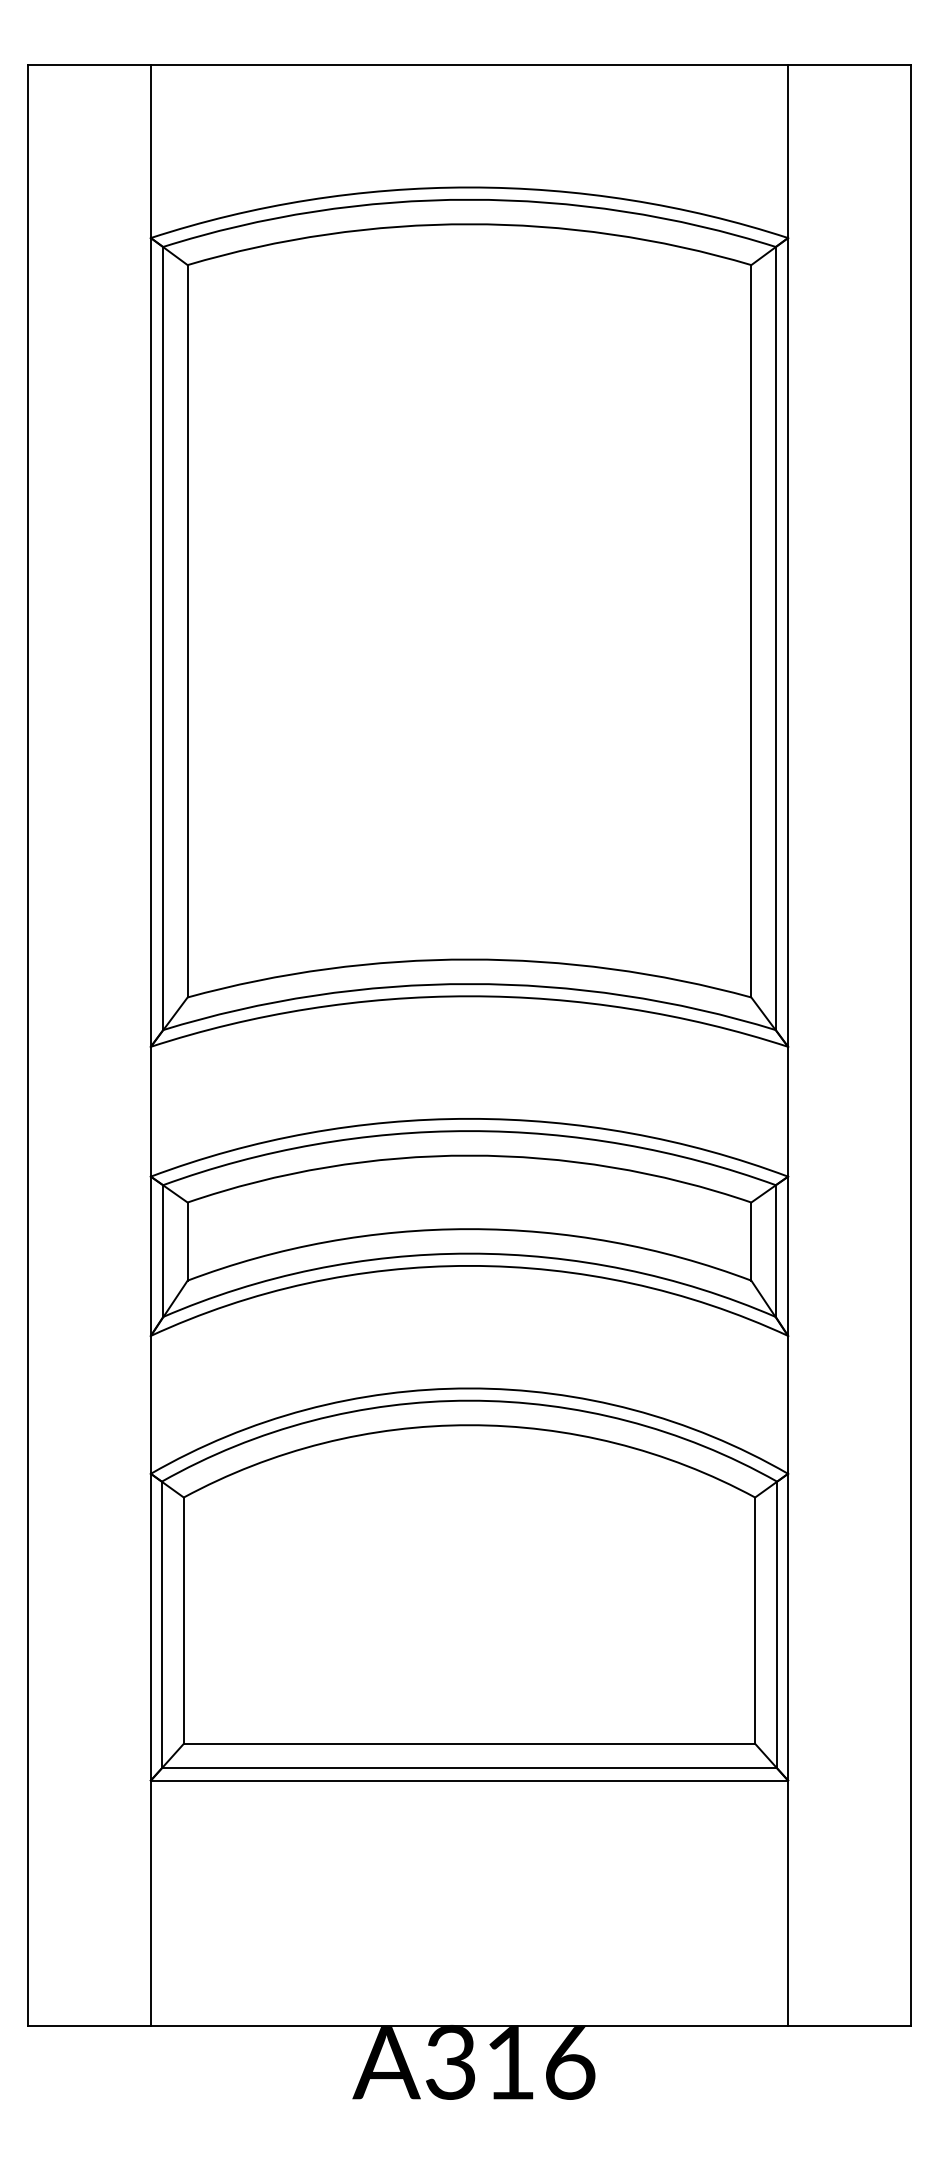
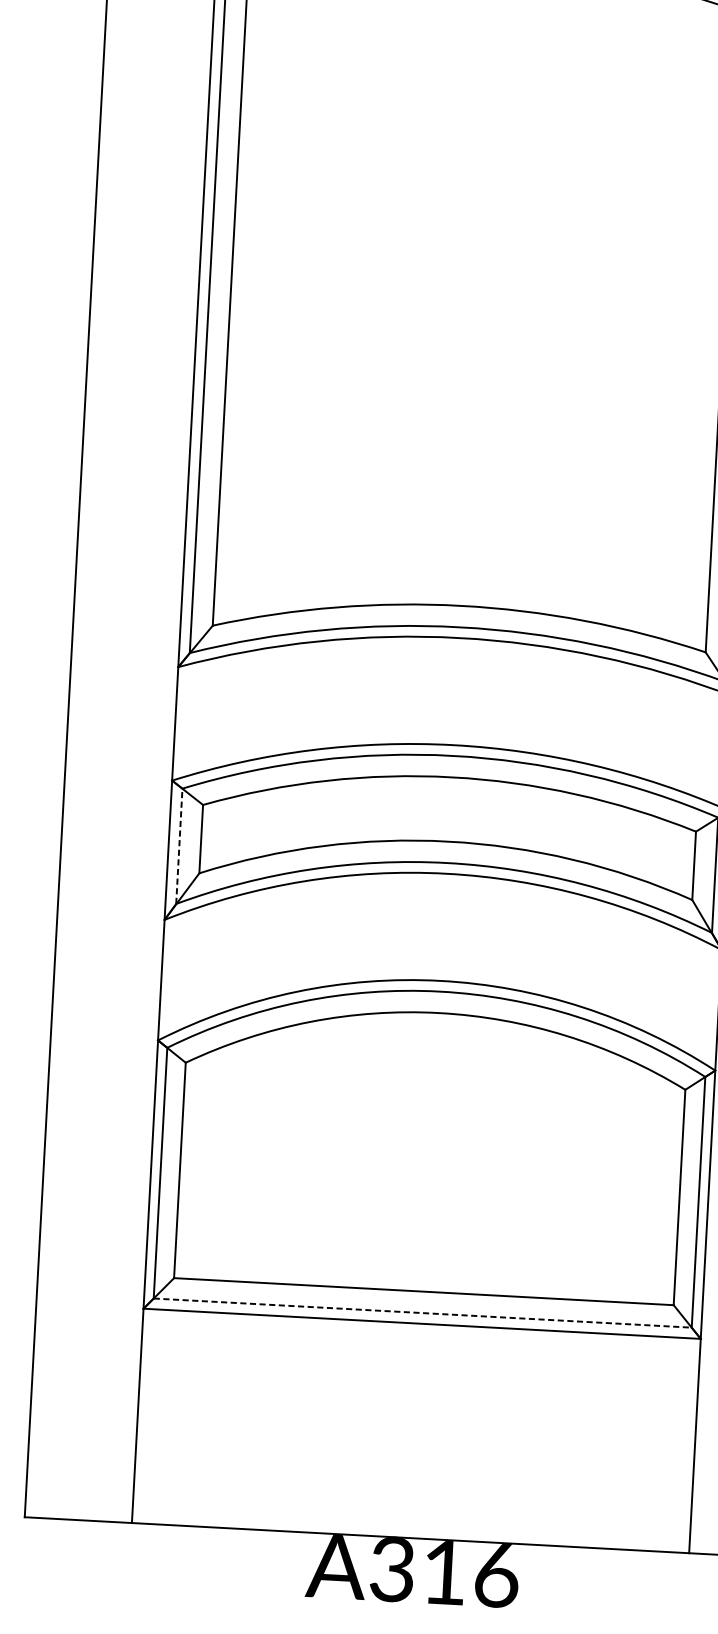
line: (163, 1251) -> (179, 846), solid -> dashed
line: (469, 1768) -> (422, 1313), solid -> dashed

